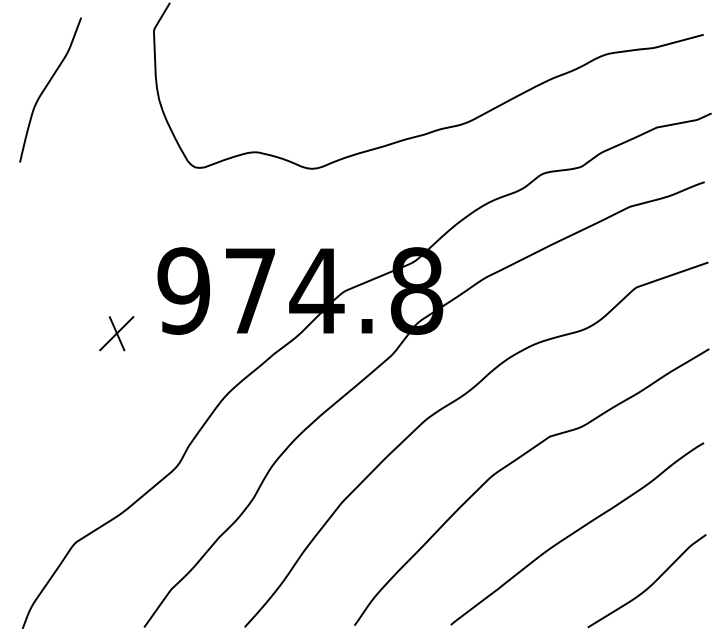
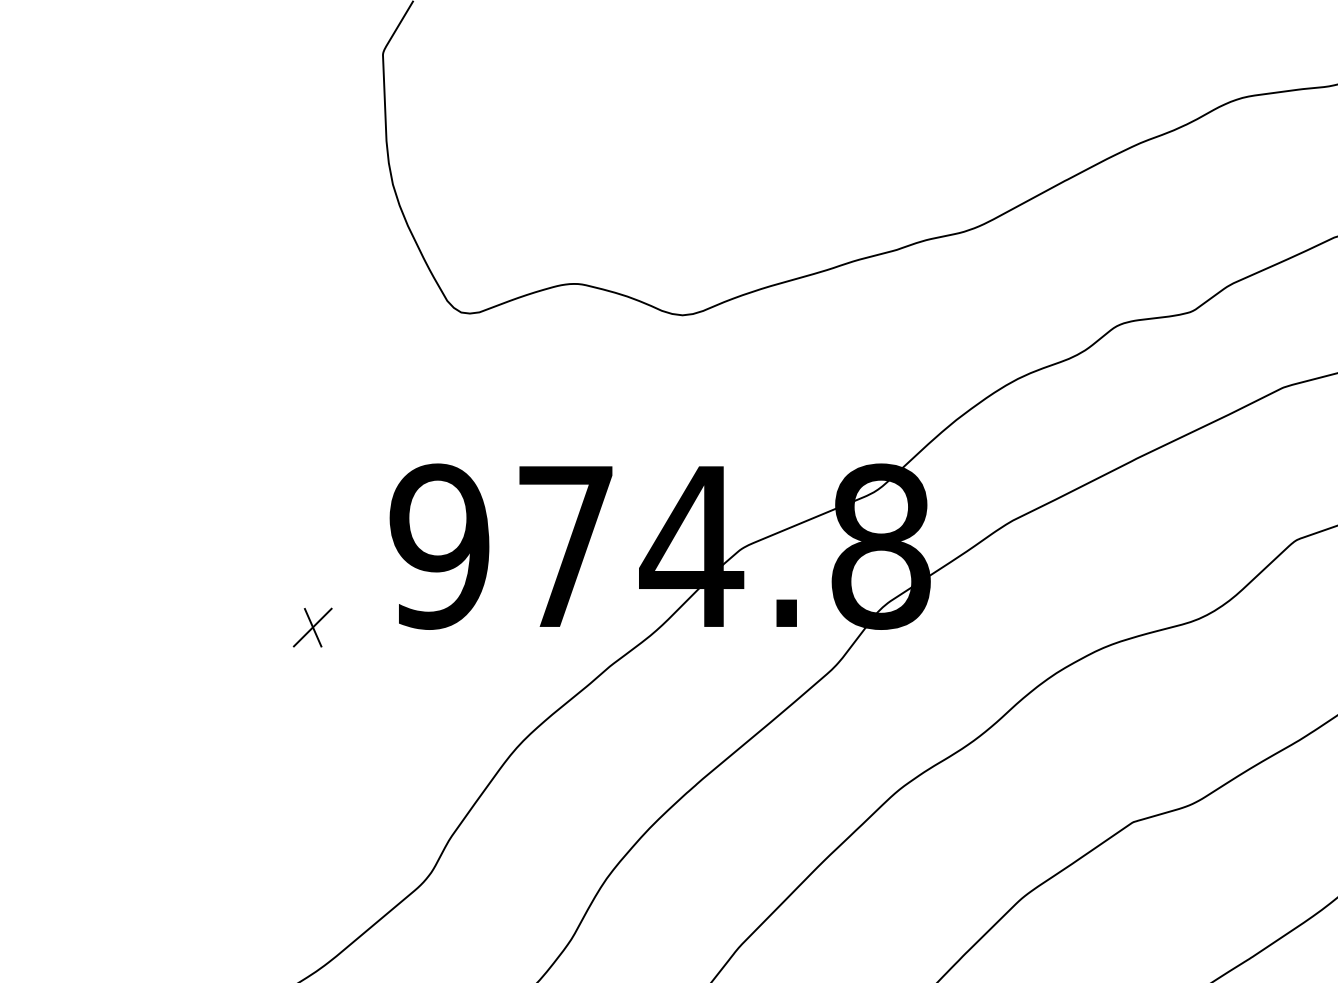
curve: (46, 88) -> (179, 163), removed
part: (116, 333) -> (312, 627), size x0.6

